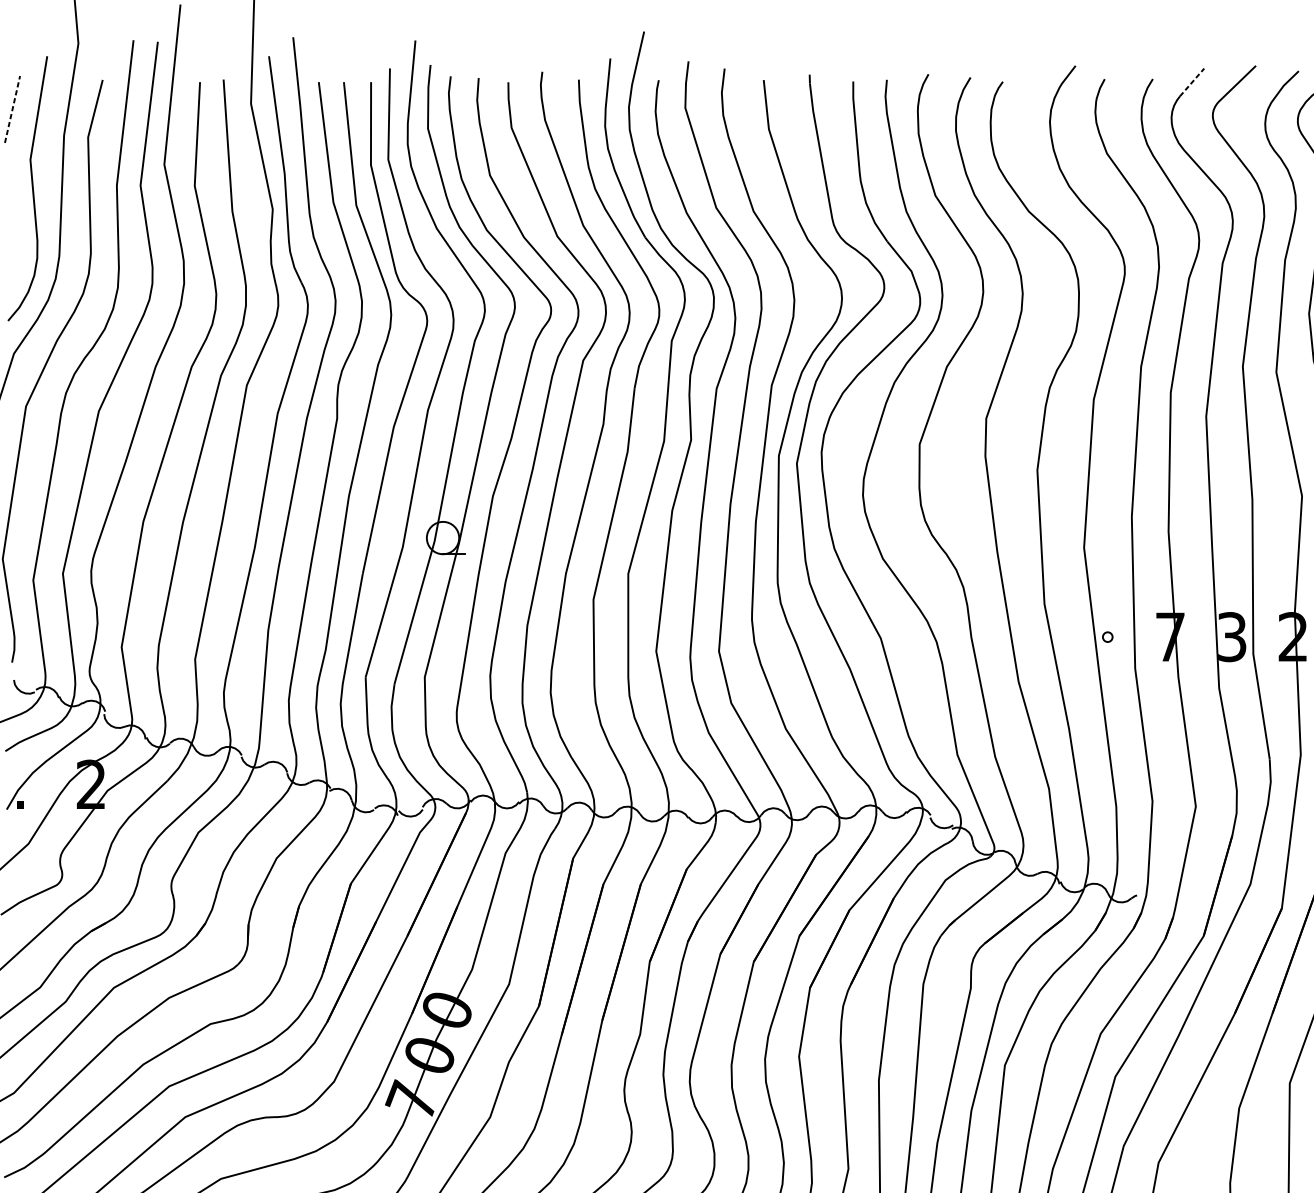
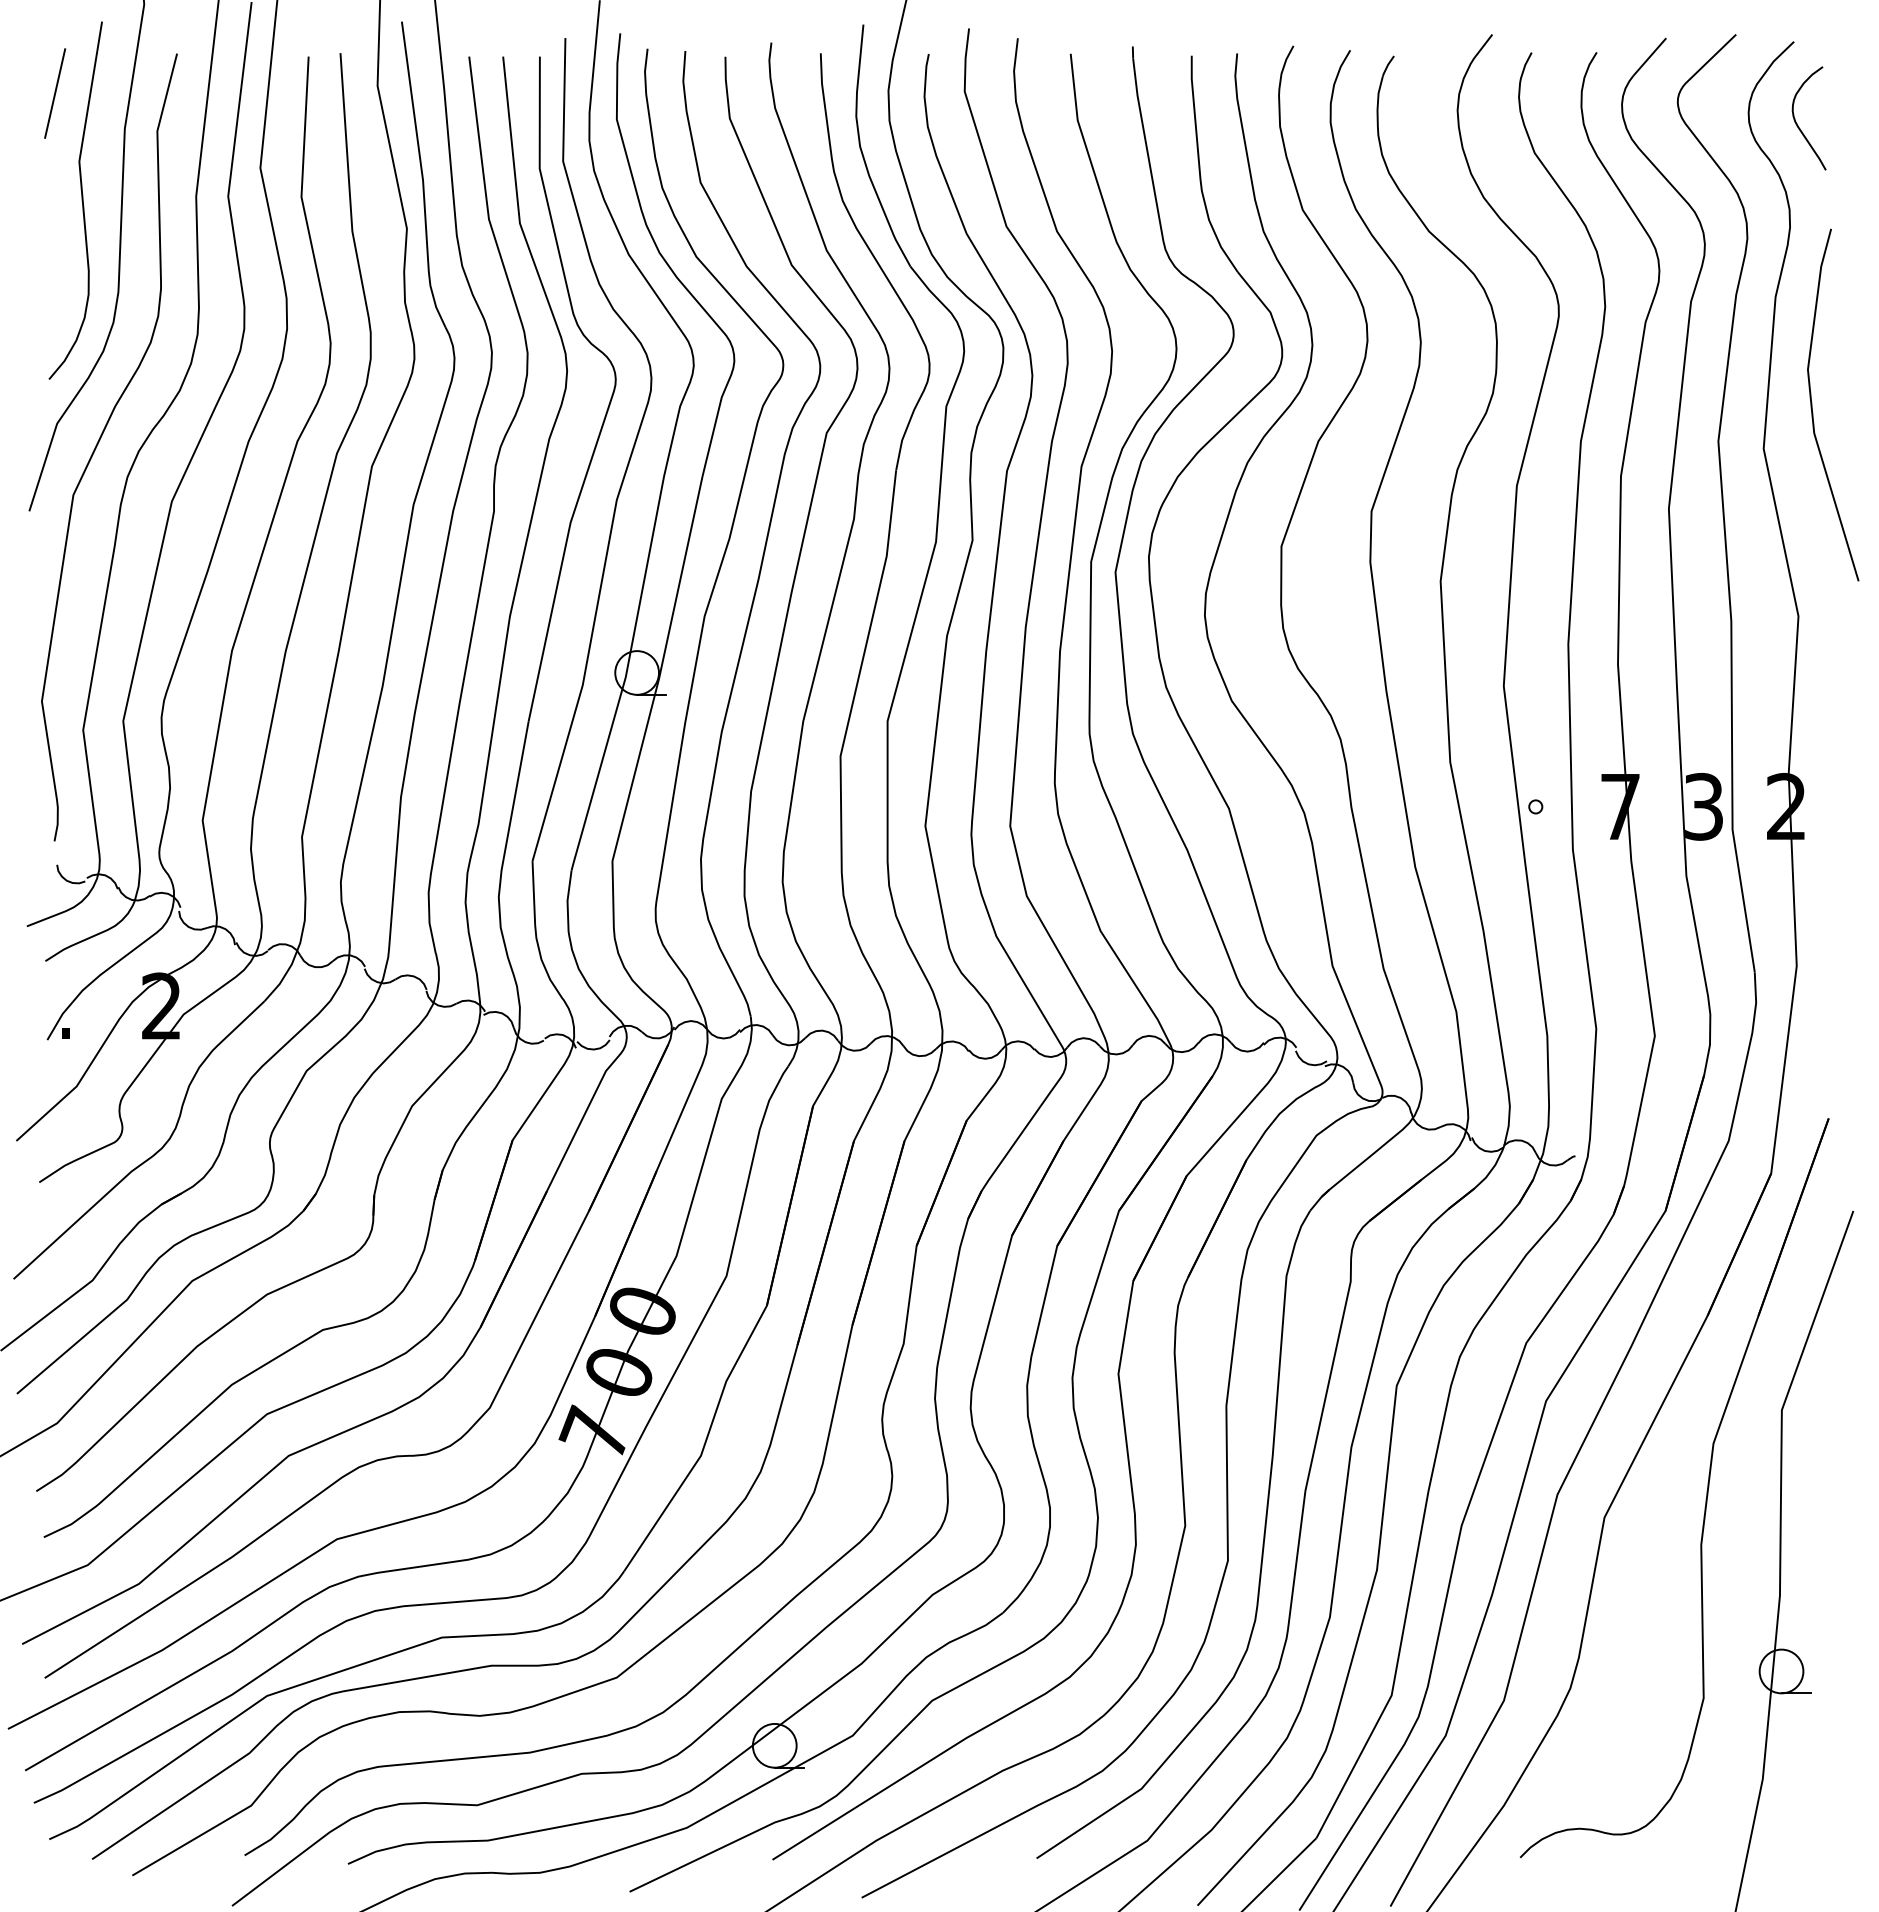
line: (1191, 82) -> (1649, 57), dashed -> solid
line: (12, 109) -> (55, 93), dashed -> solid

